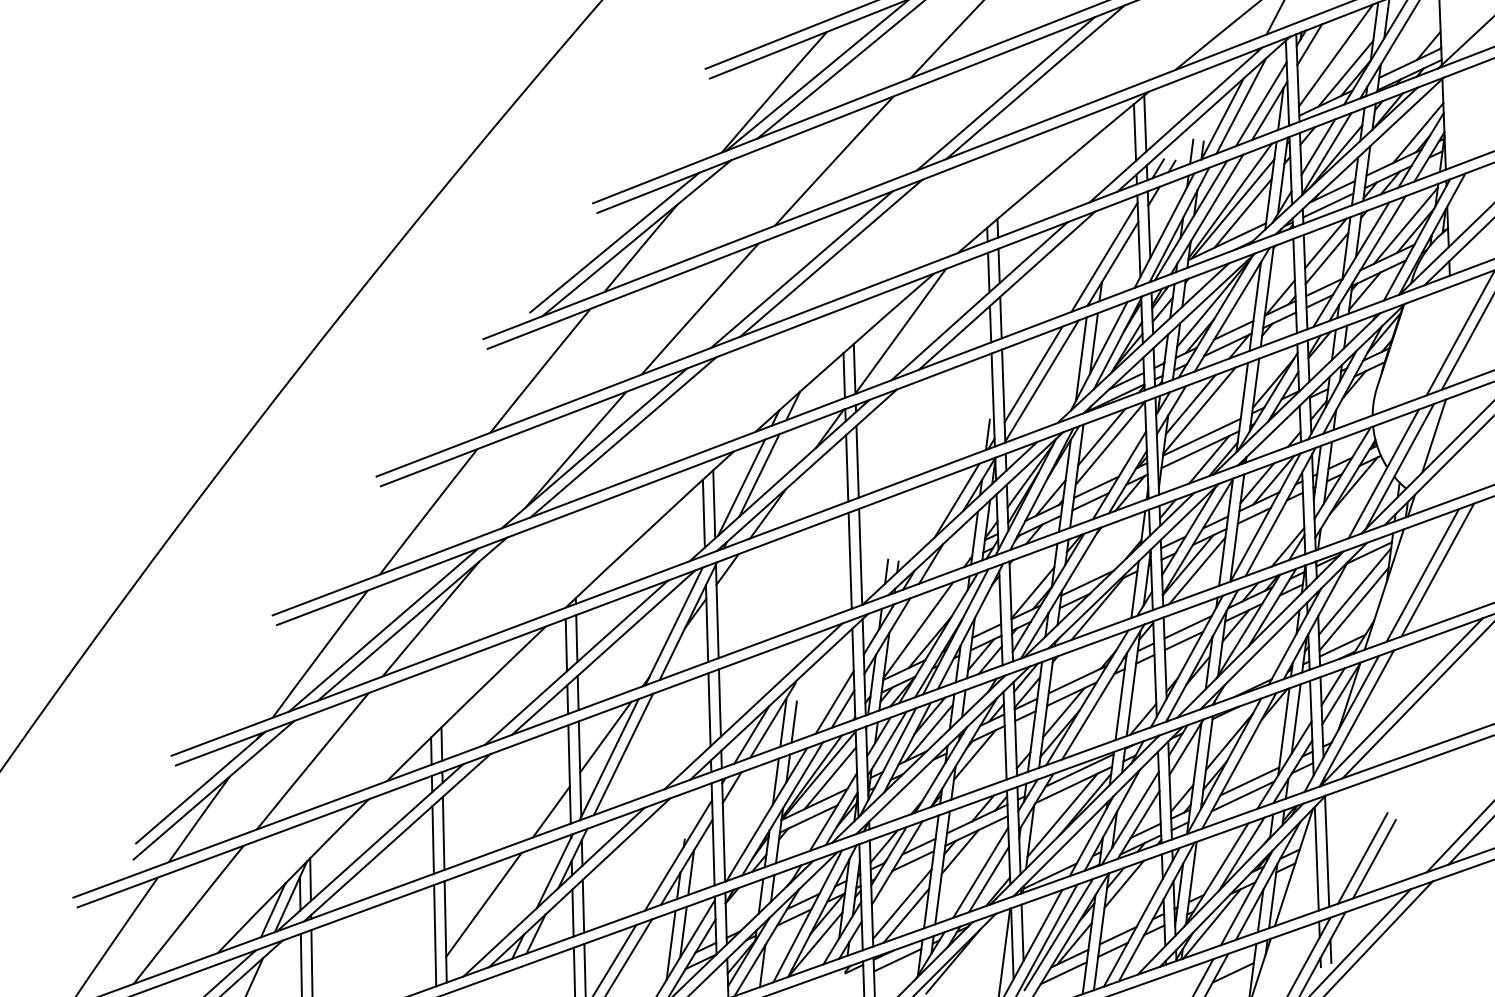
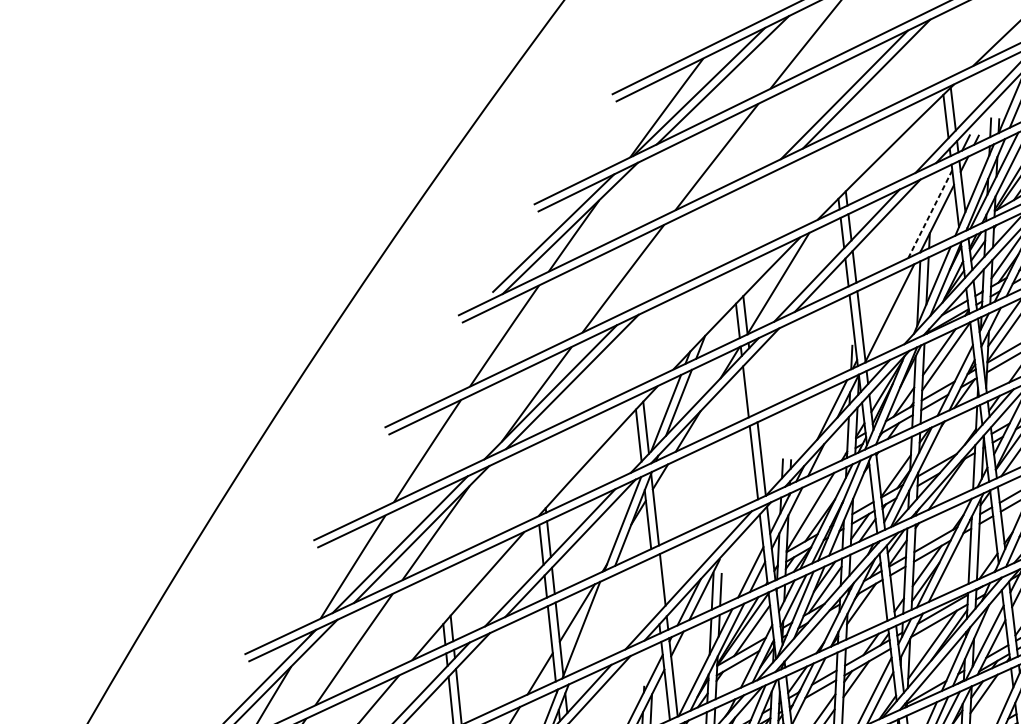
line: (831, 257) -> (720, 231), removed
line: (1104, 257) -> (930, 214), solid -> dashed
line: (801, 269) -> (698, 242), removed
line: (1033, 374) -> (883, 308), removed
line: (857, 461) -> (753, 386), removed
line: (709, 709) -> (655, 585), removed
line: (623, 754) -> (591, 625), removed

